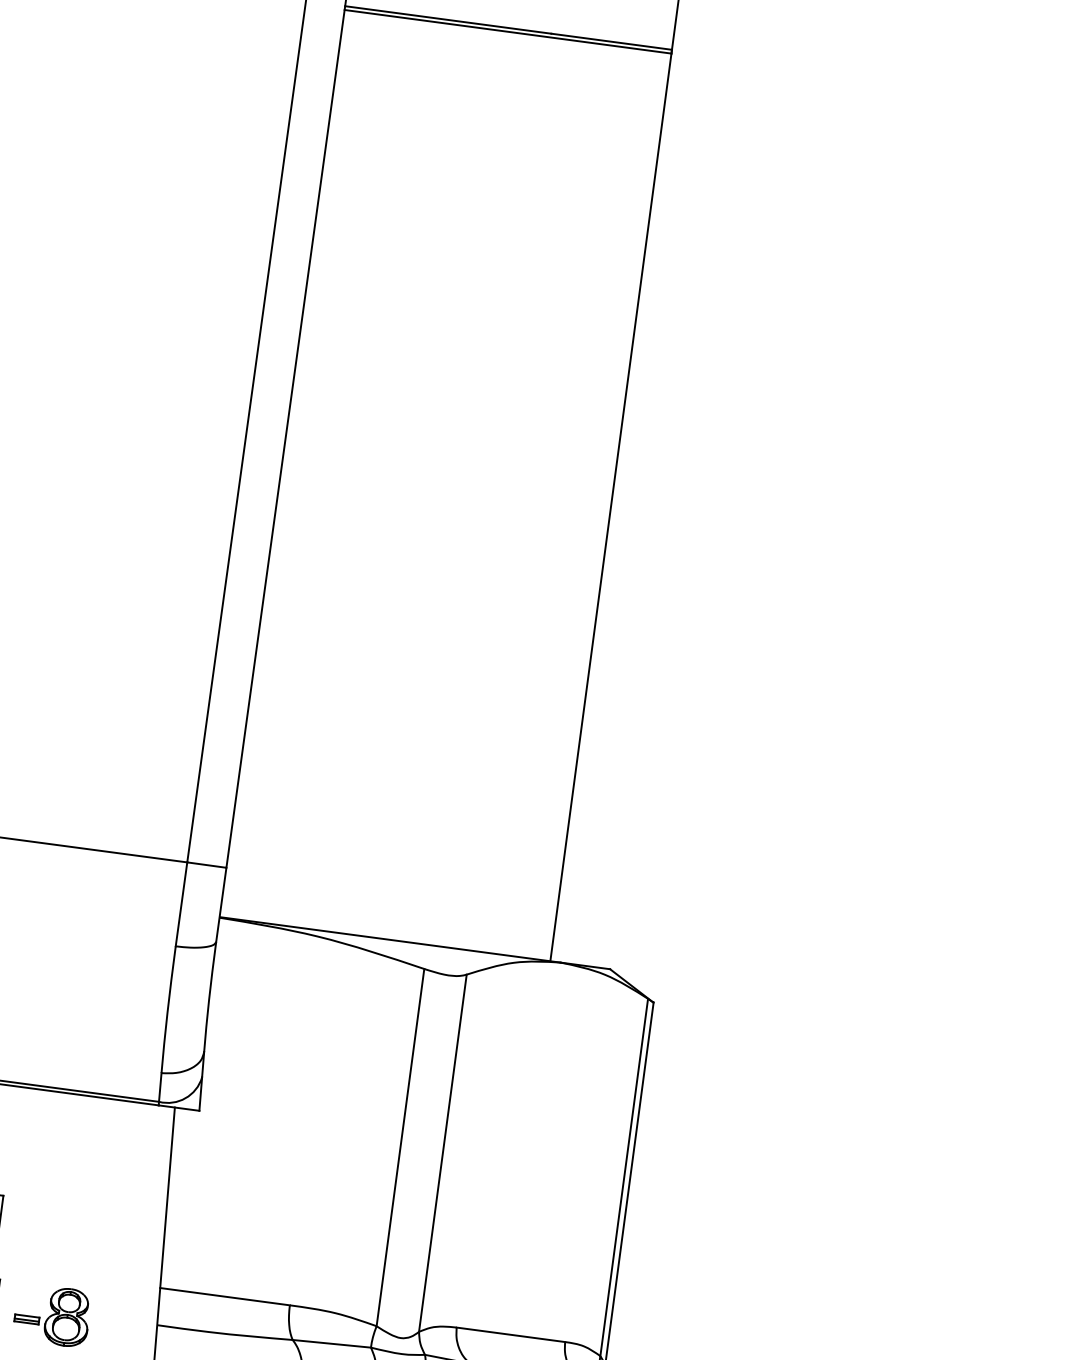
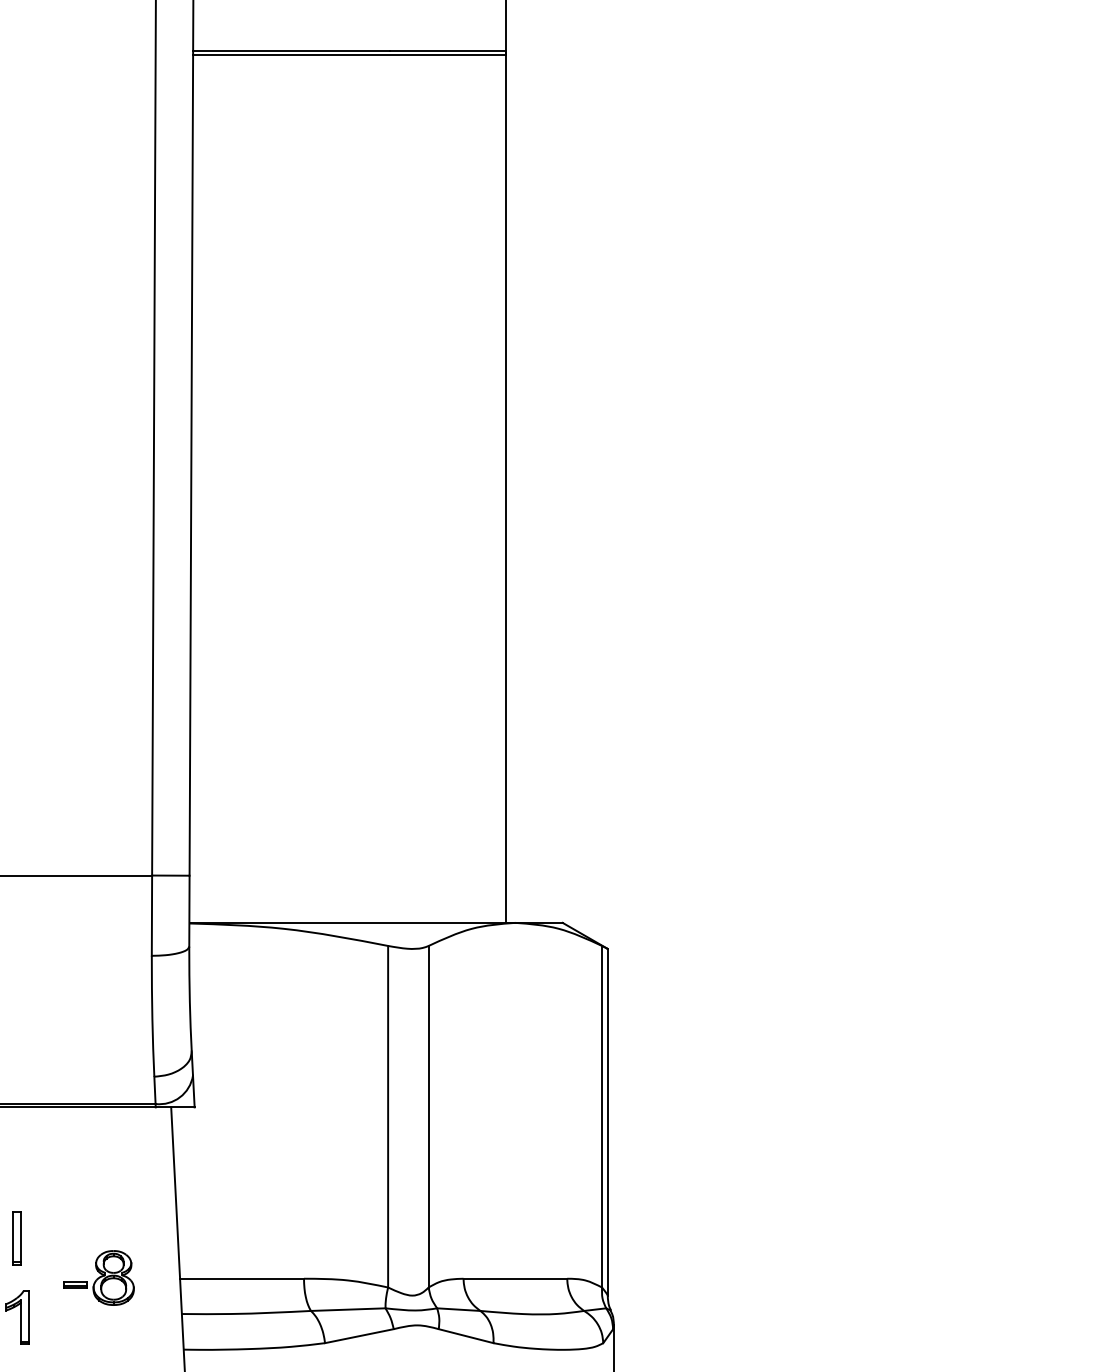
part: (51, 1314) -> (98, 1277), moved

